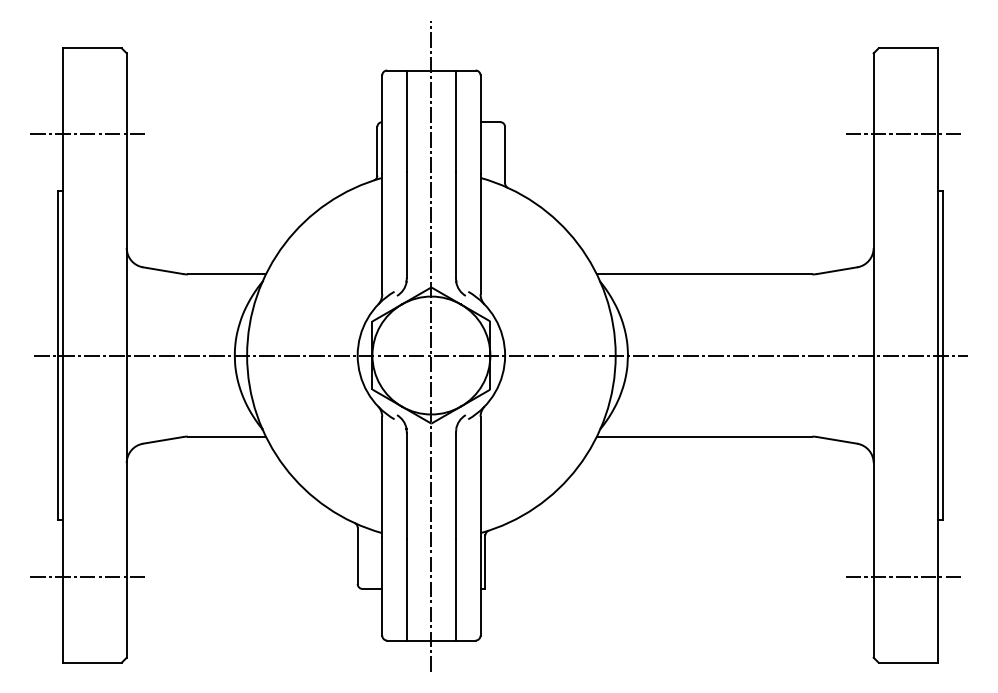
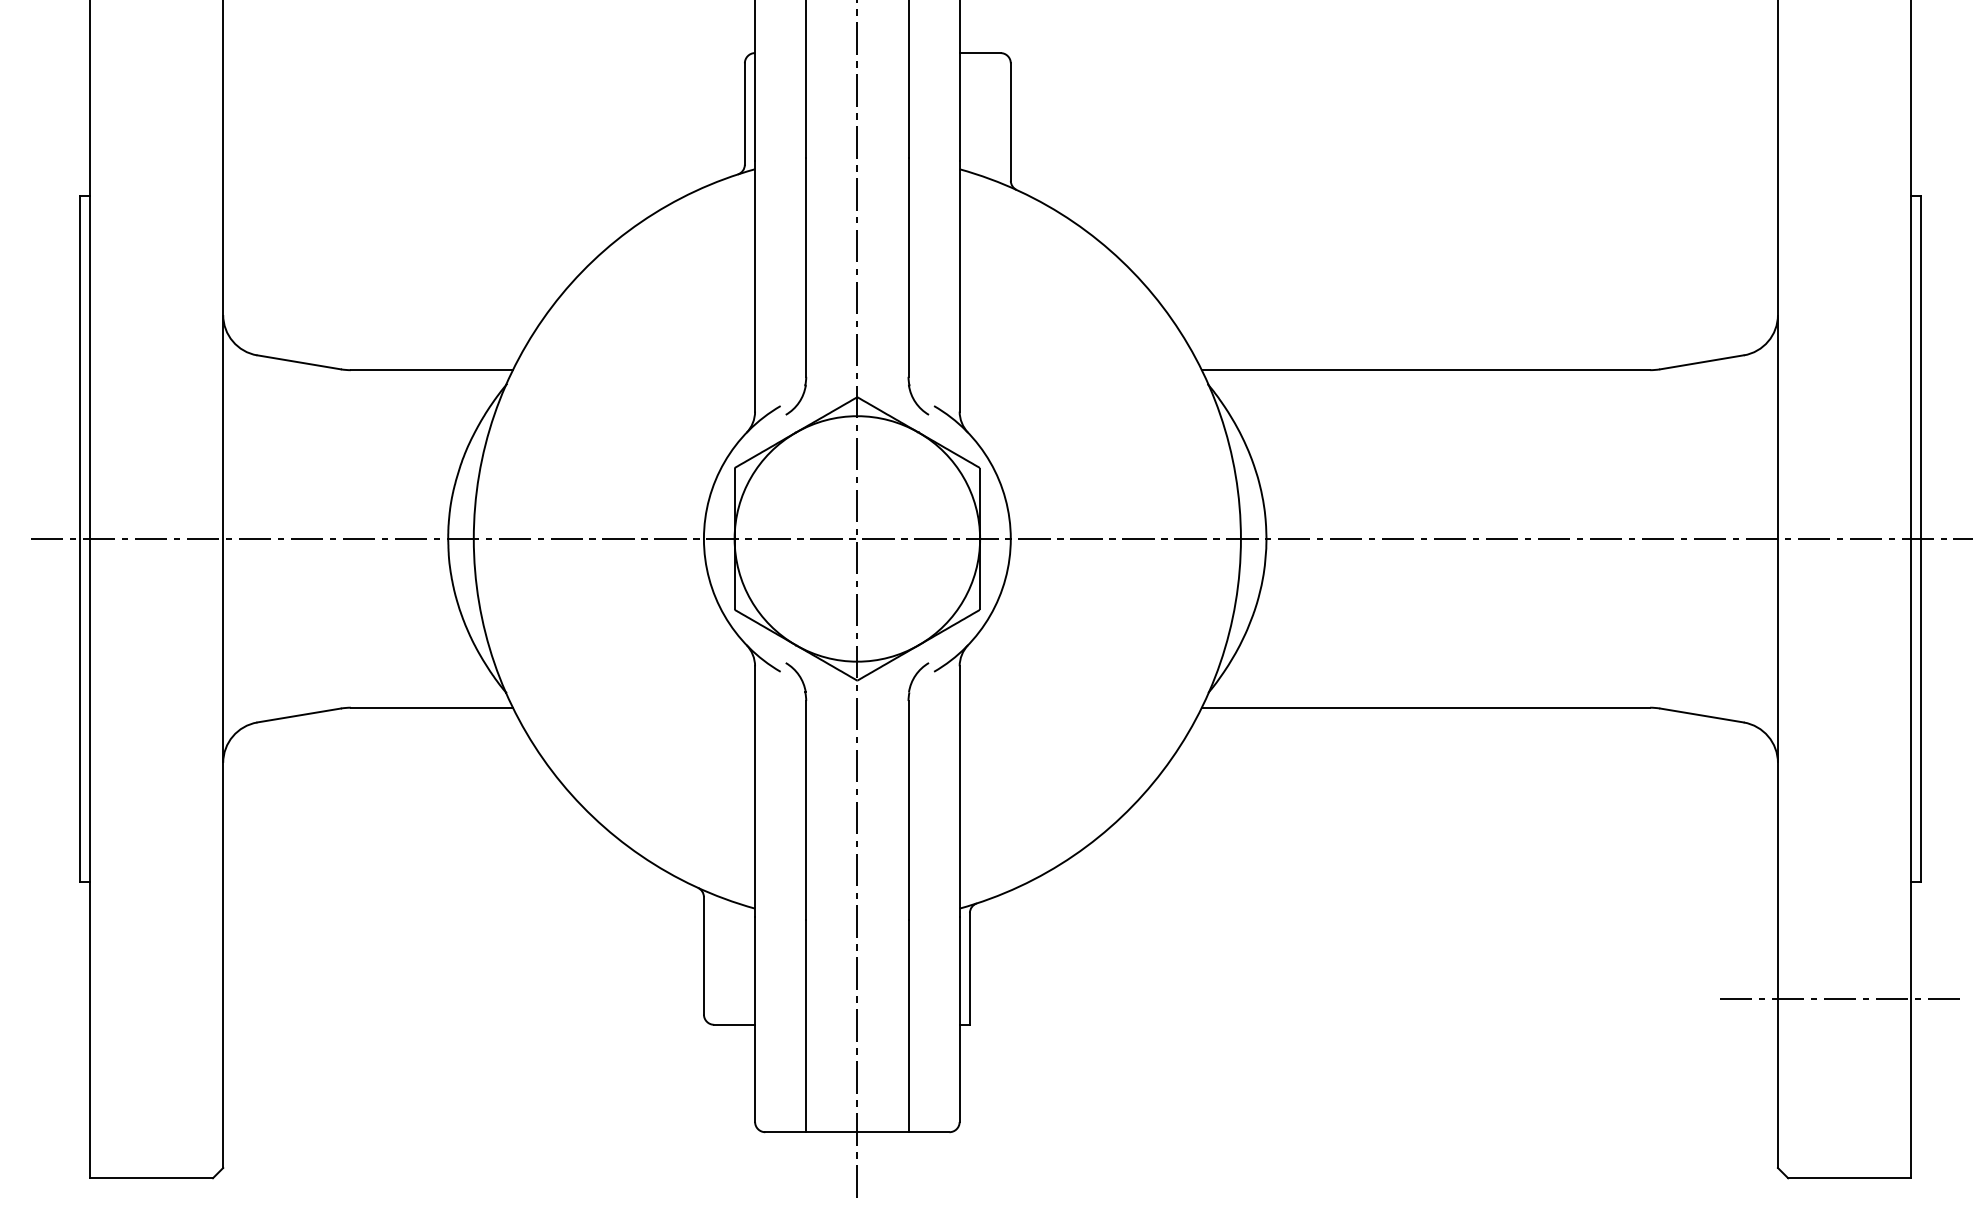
line: (87, 134) -> (141, 78), removed
line: (903, 134) -> (1839, 78), removed
line: (87, 576) -> (141, 998), removed

